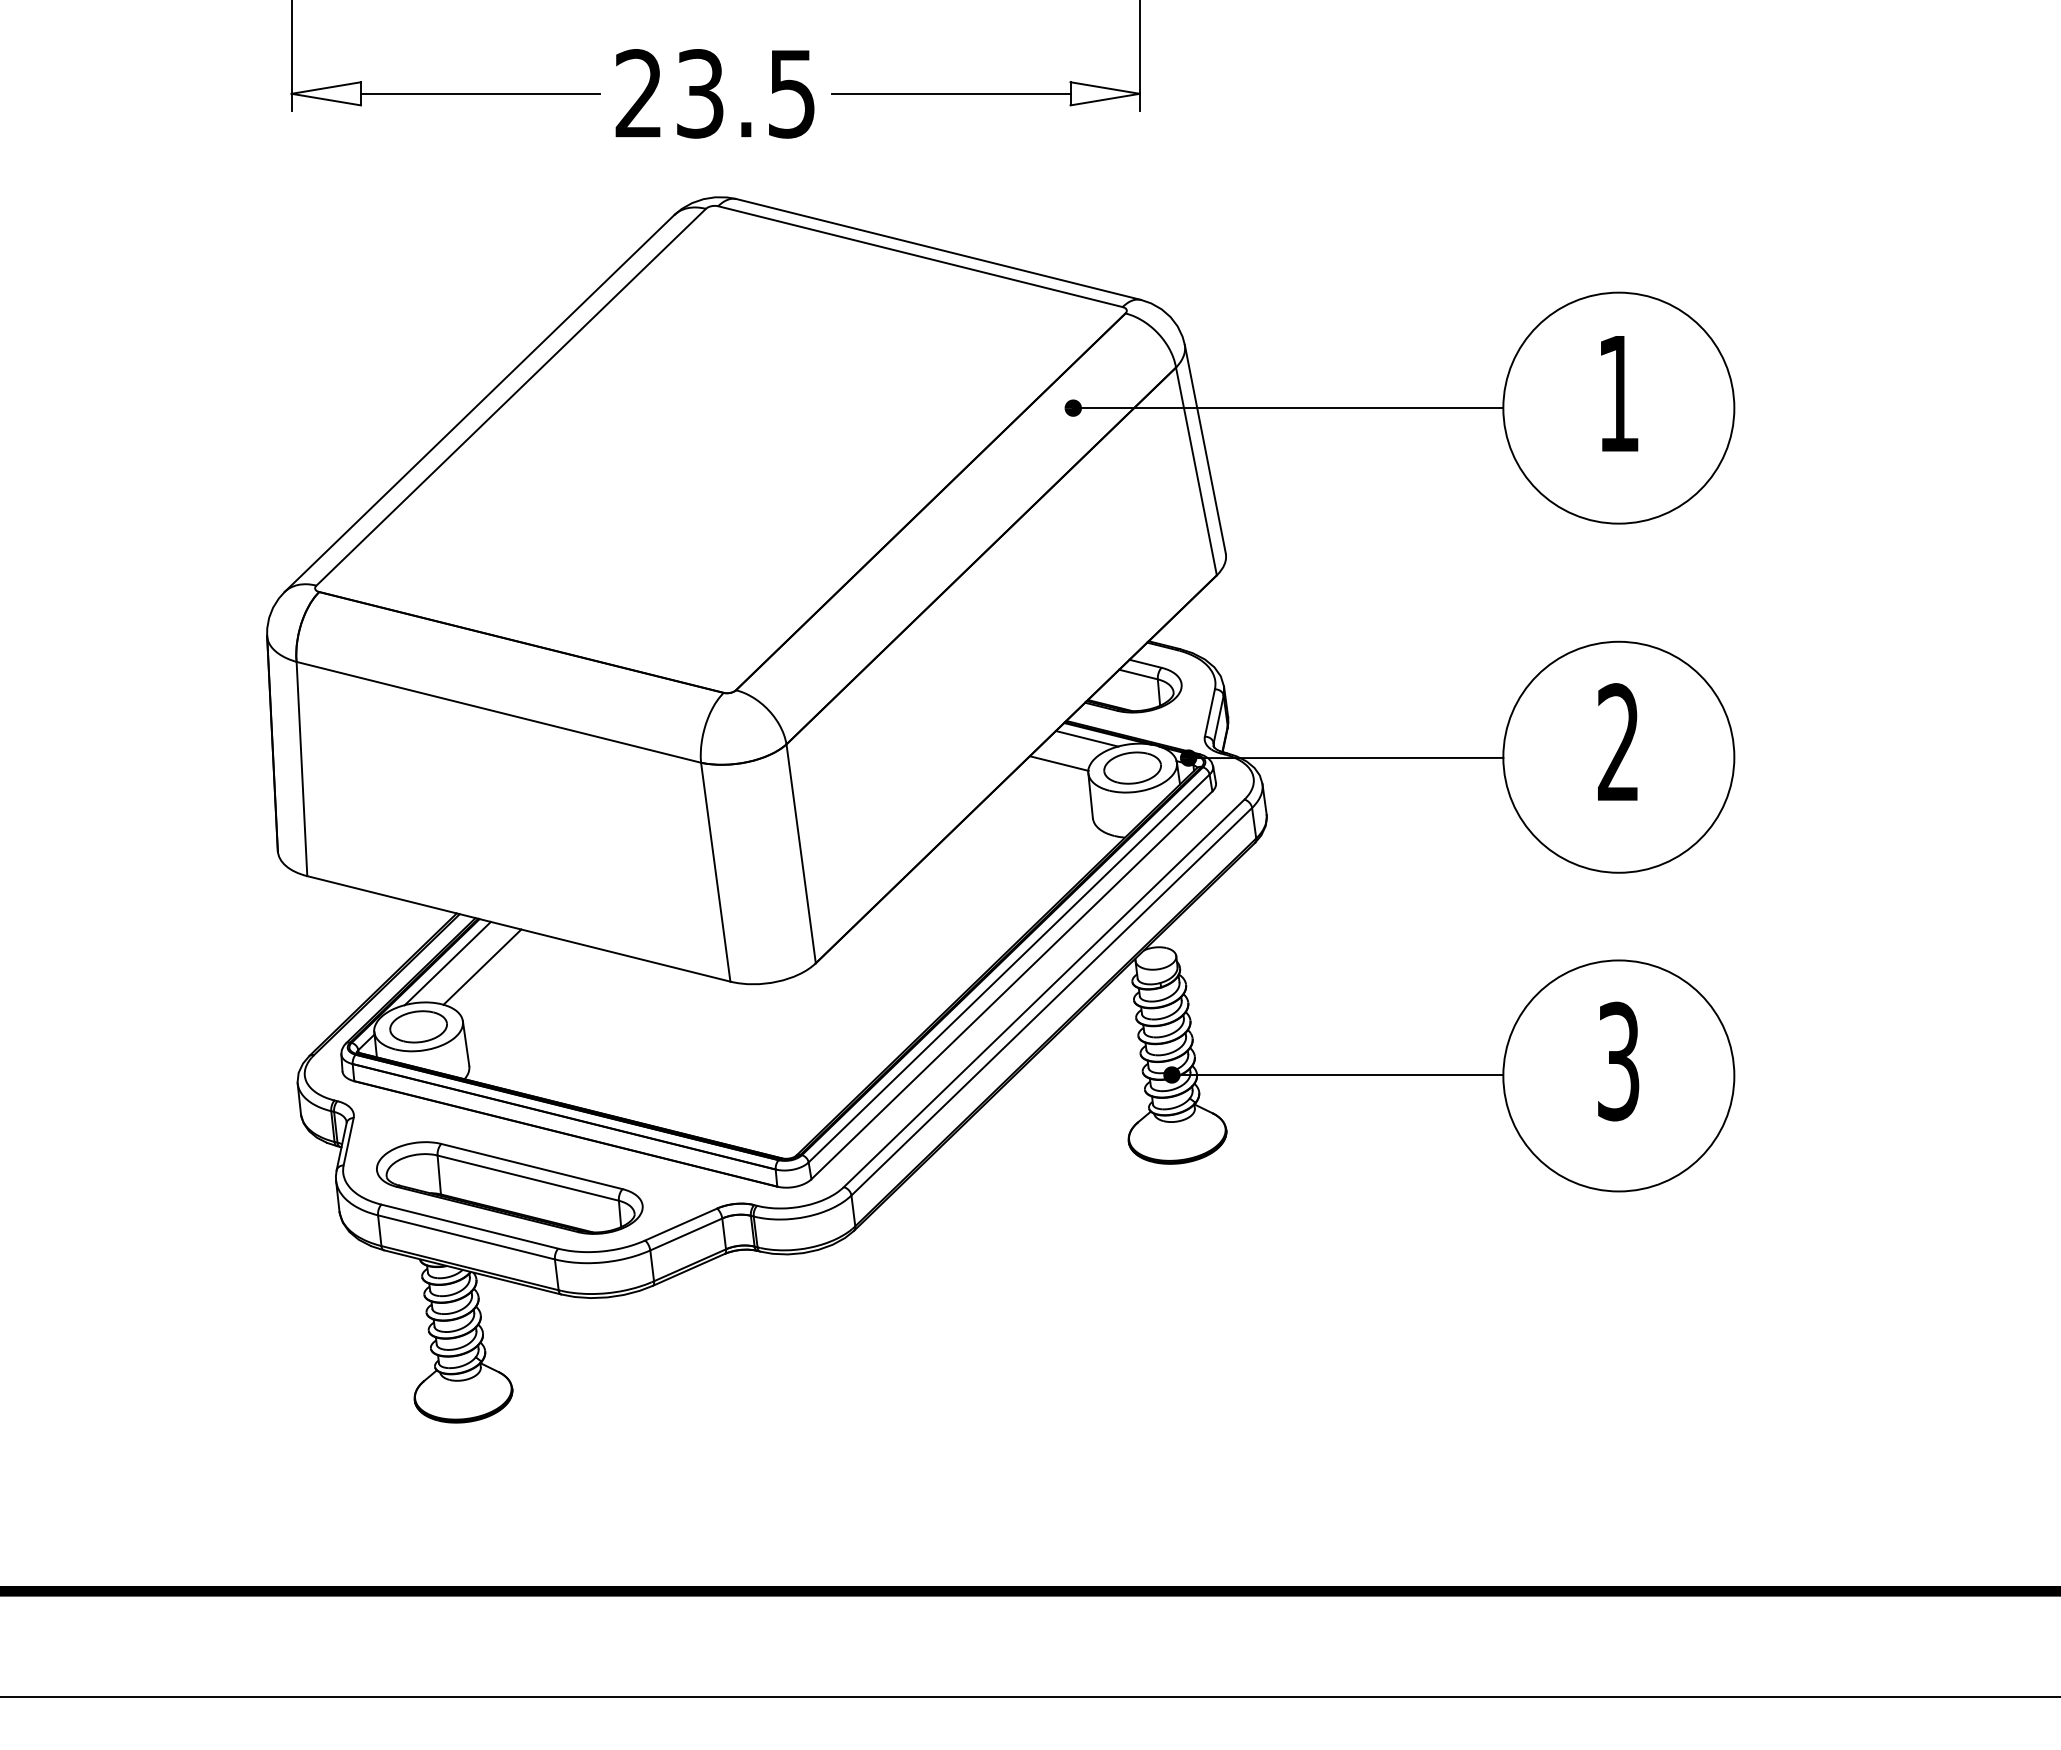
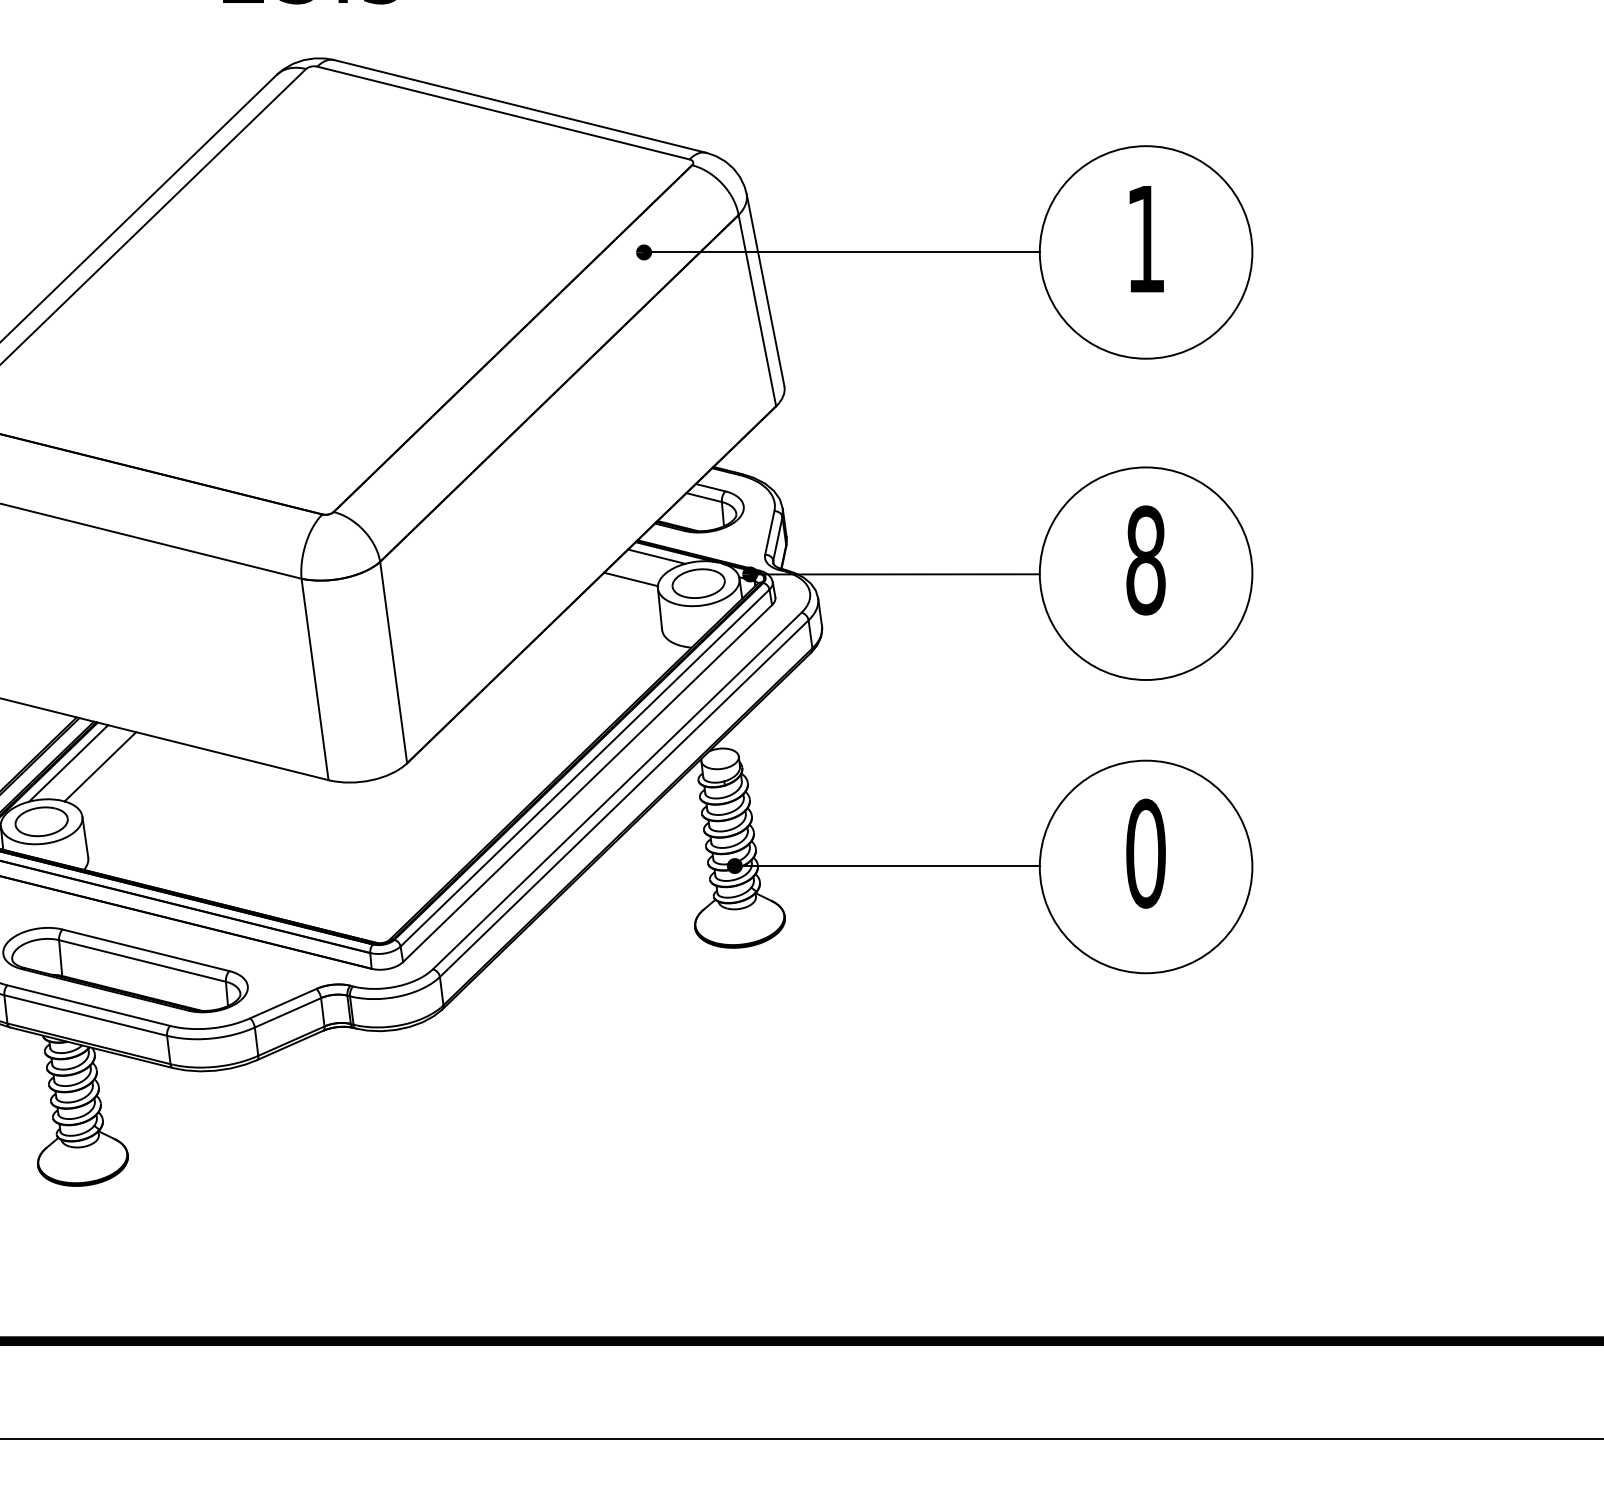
text: (1618, 742) -> (1145, 560), 2 -> 8
text: (1618, 1061) -> (1145, 853), 3 -> 0

